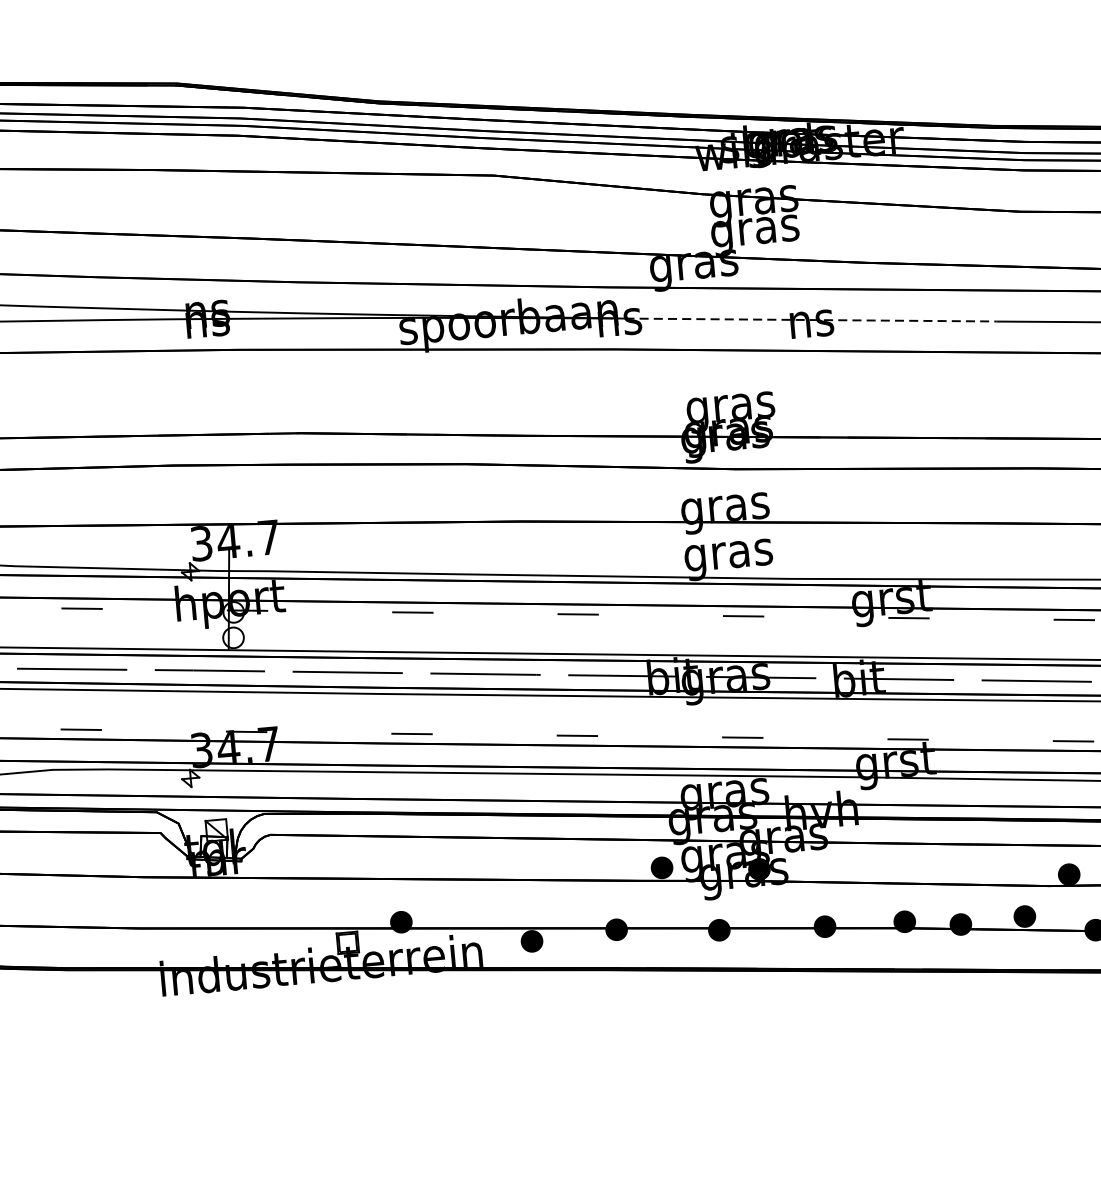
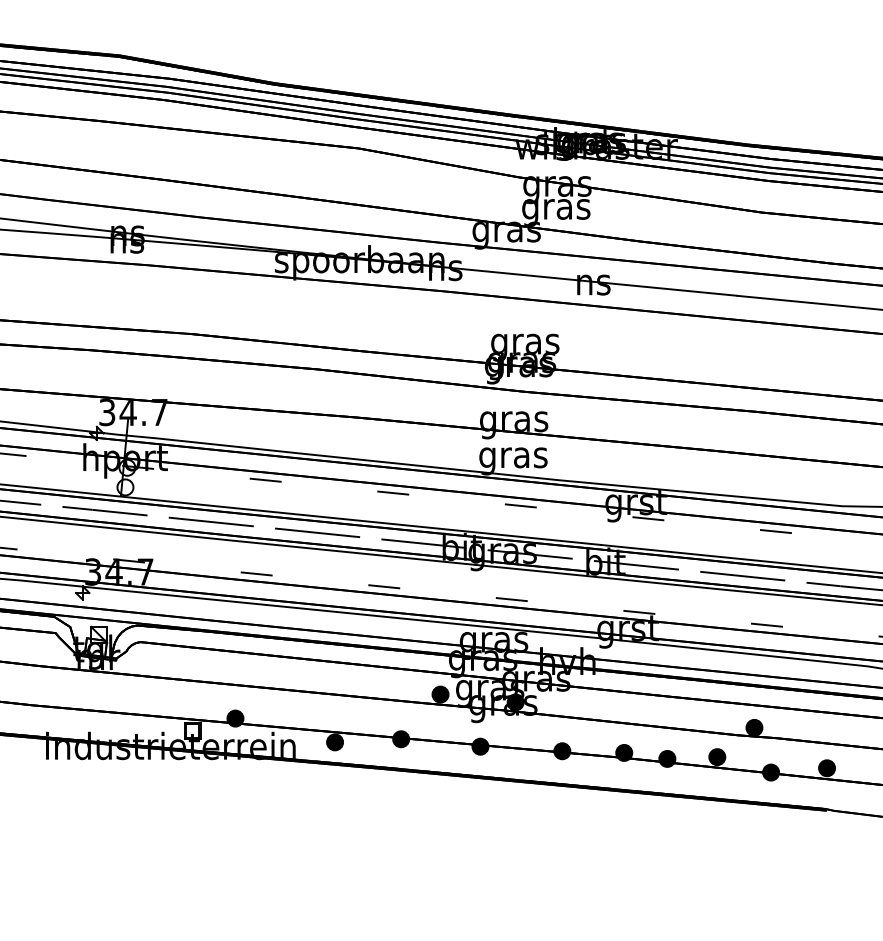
line: (811, 319) -> (593, 281), dashed -> solid

